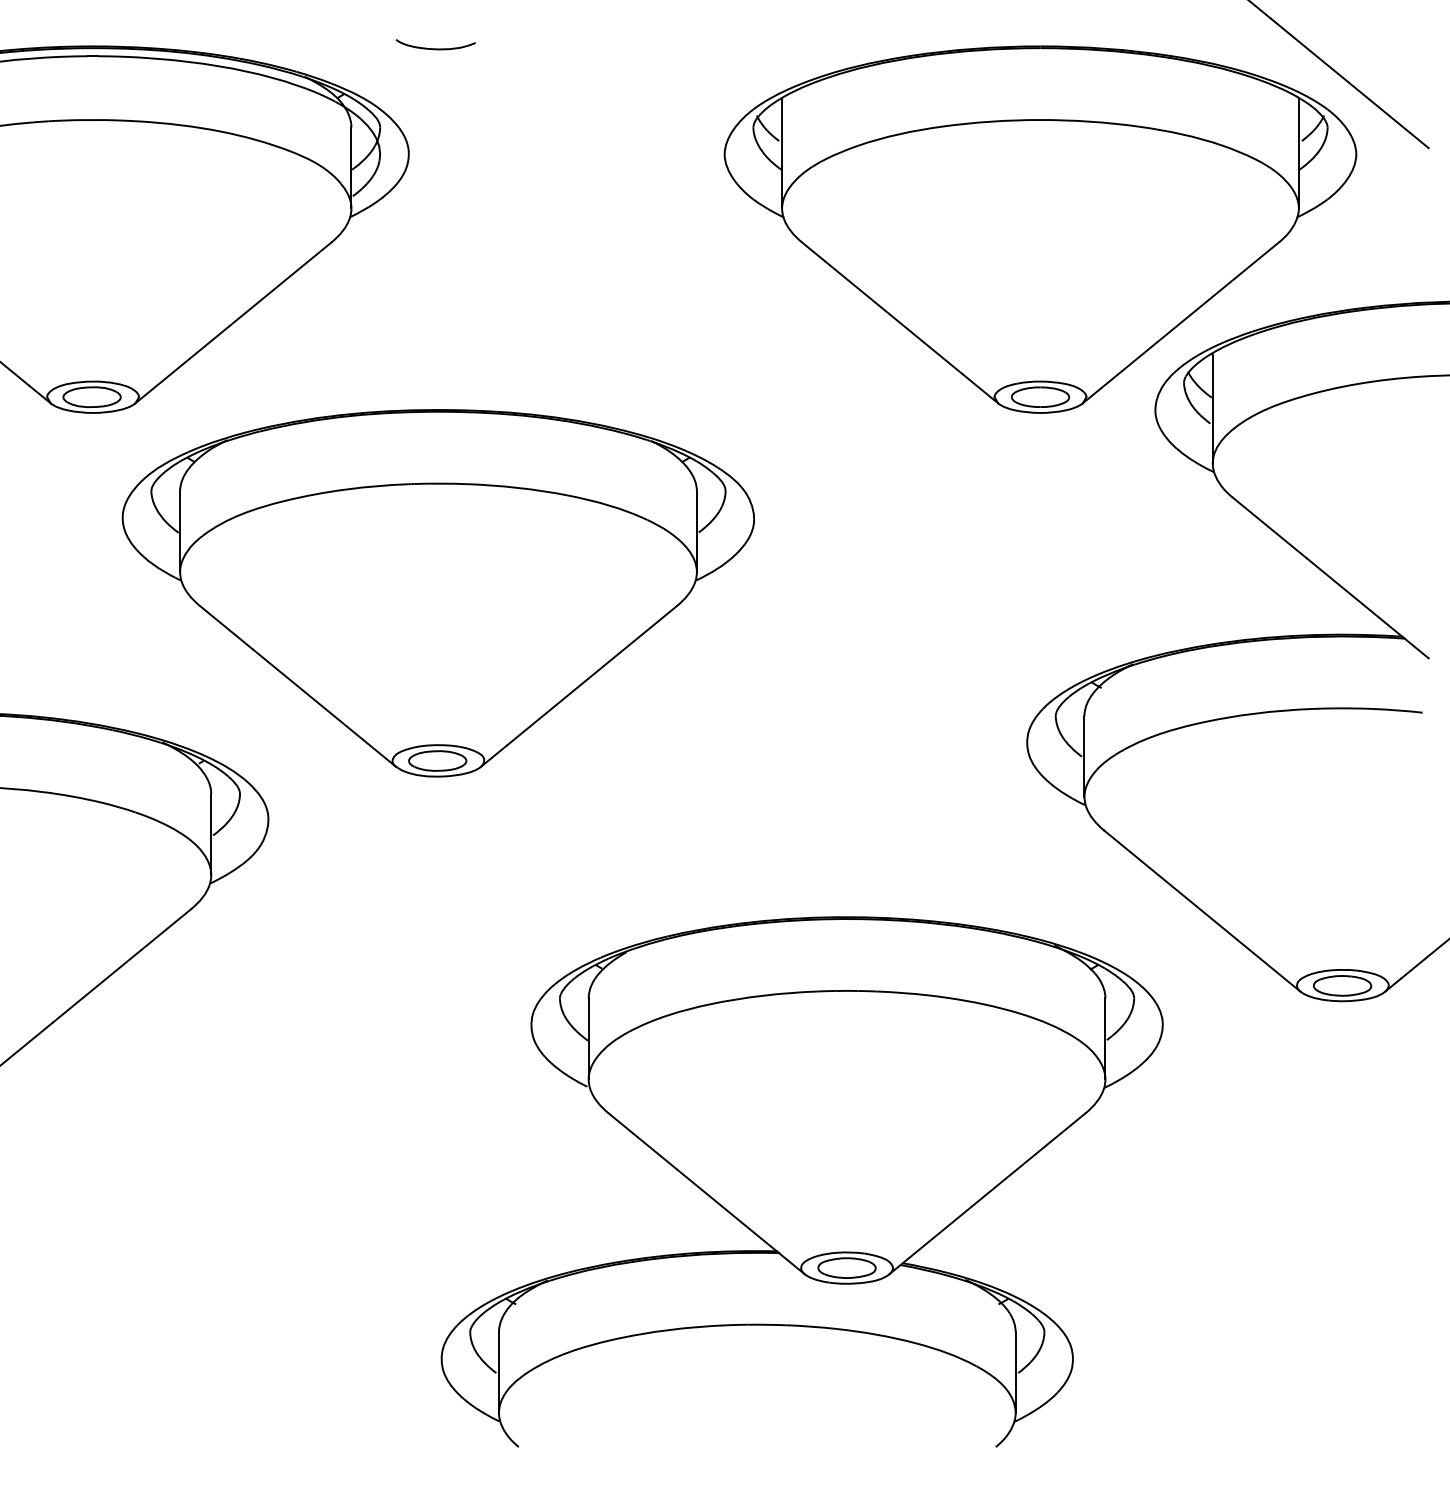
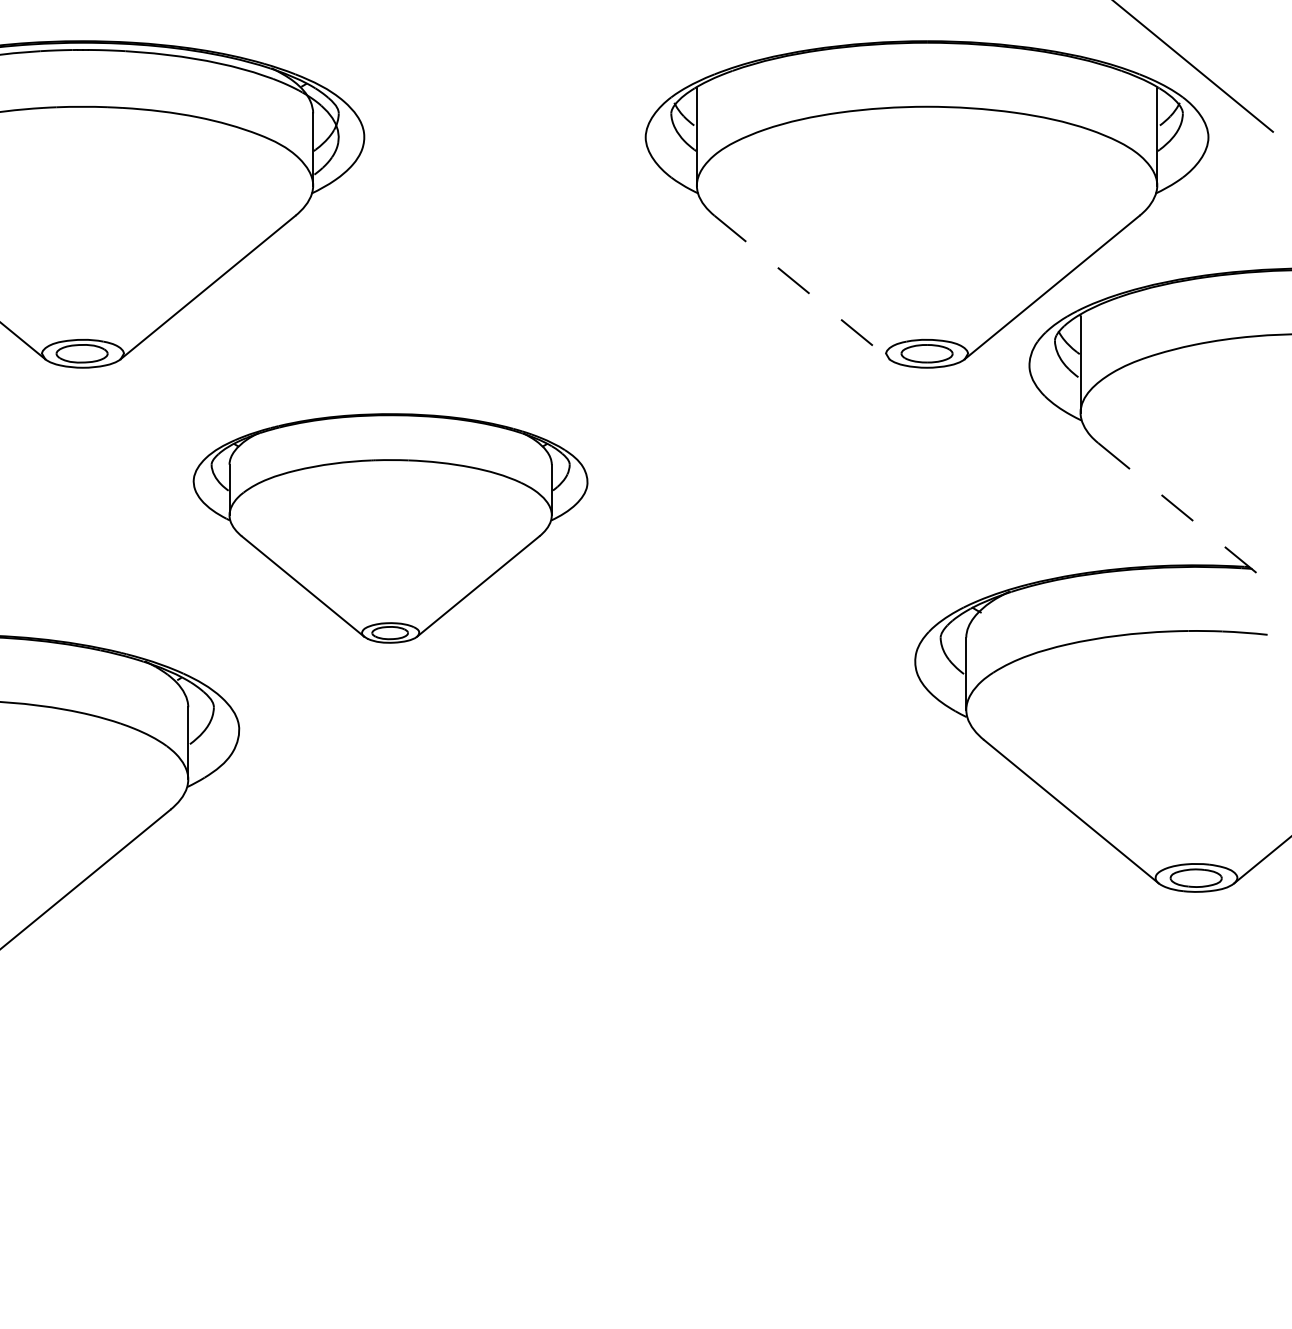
curve: (434, 47) -> (387, 42), removed
line: (900, 322) -> (802, 287), solid -> dashed
line: (1330, 577) -> (1185, 514), solid -> dashed
part: (438, 593) -> (390, 528), size x0.7
part: (801, 1181) -> (714, 1052), removed

